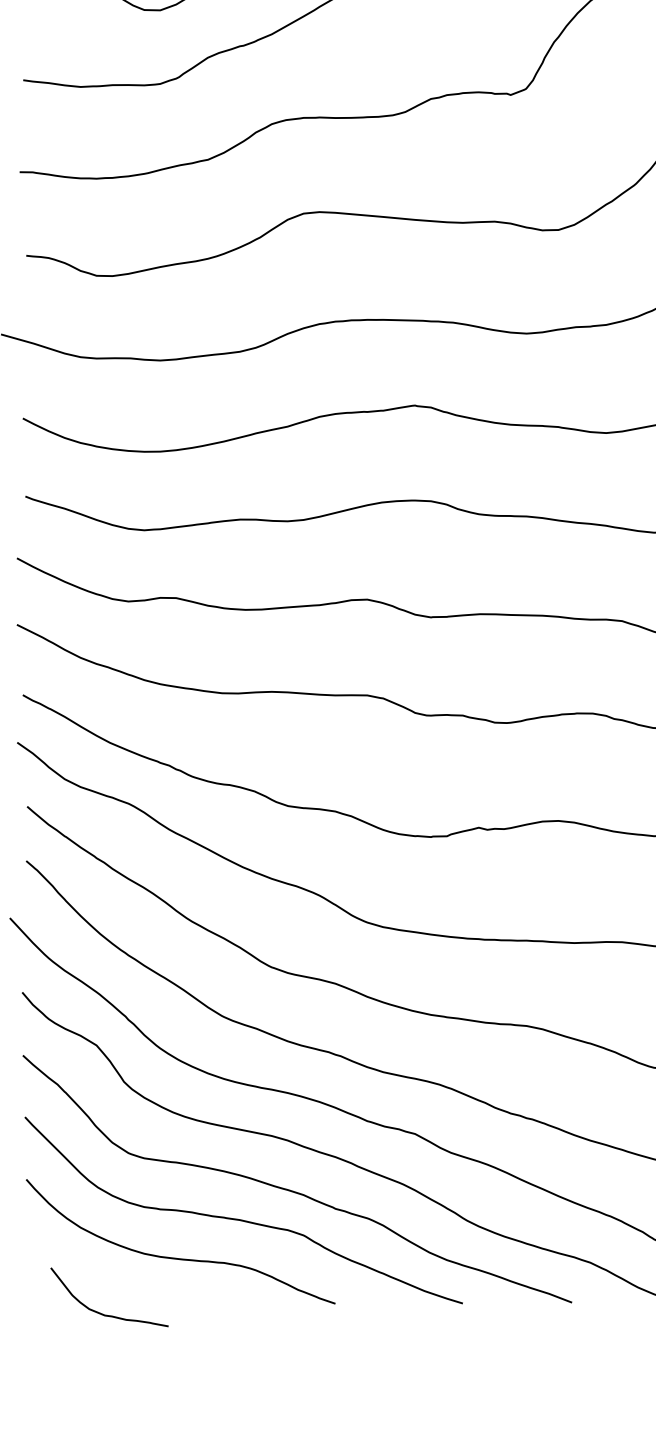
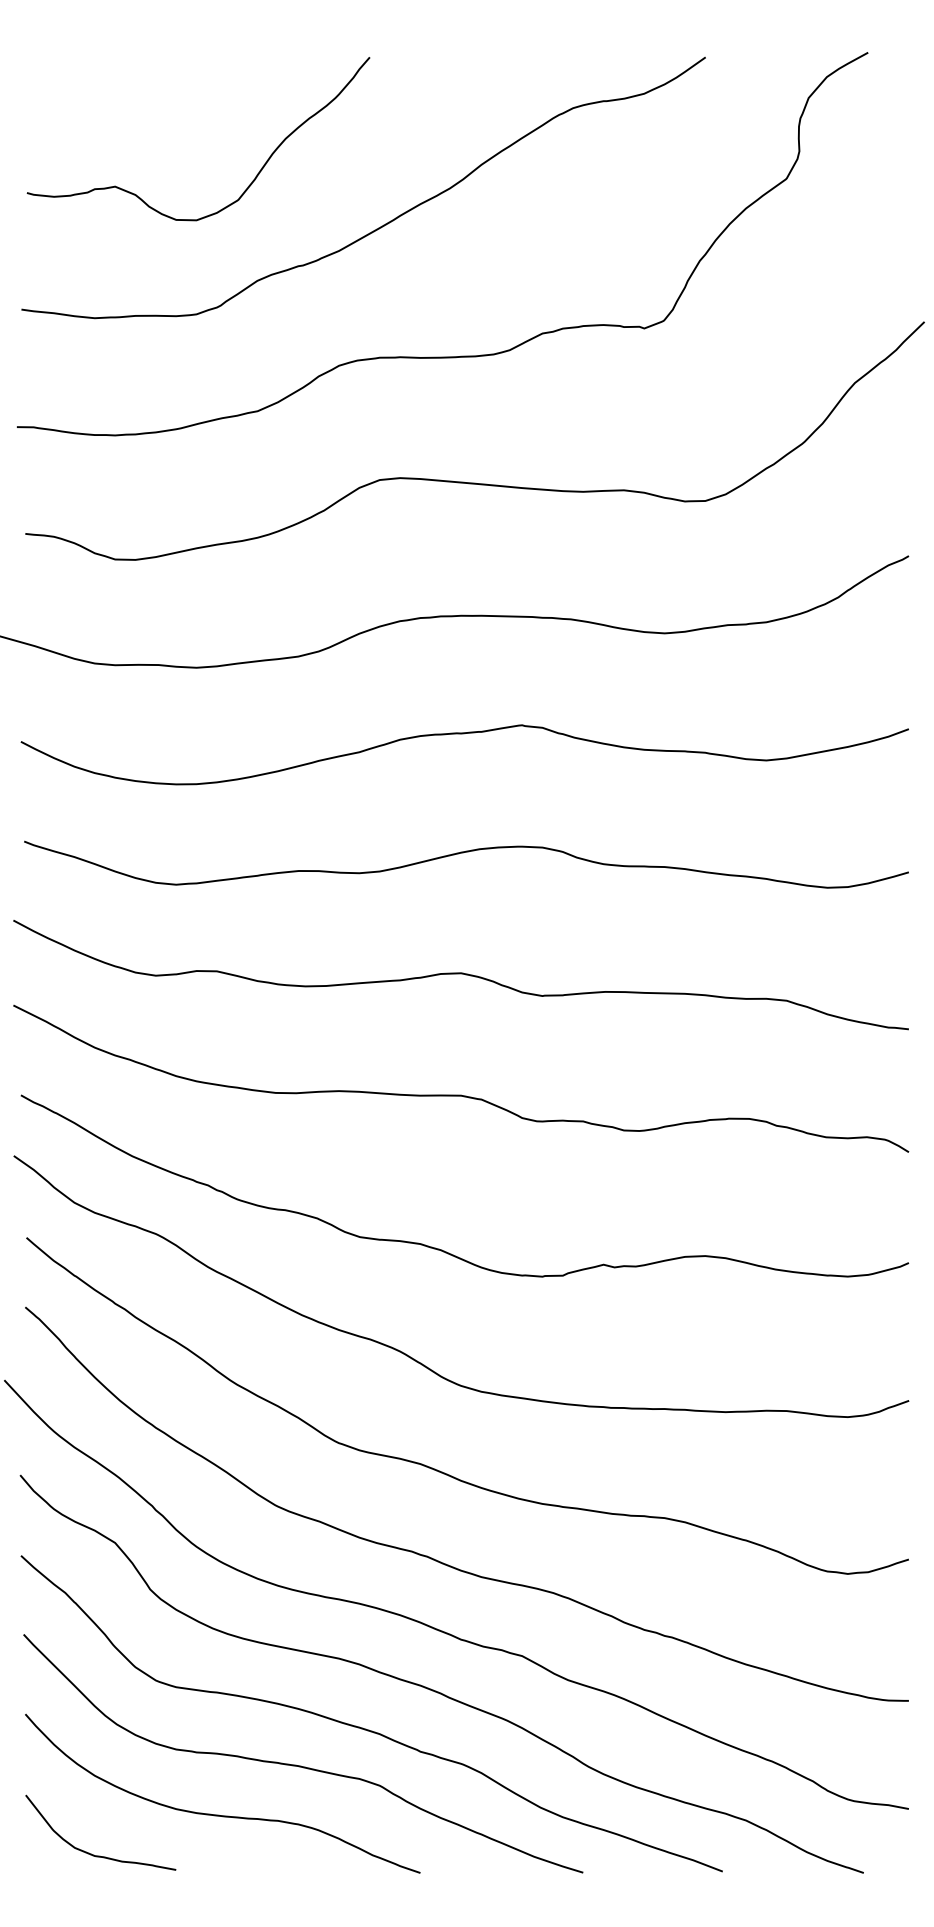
curve: (104, 1314) -> (94, 1854), moved

